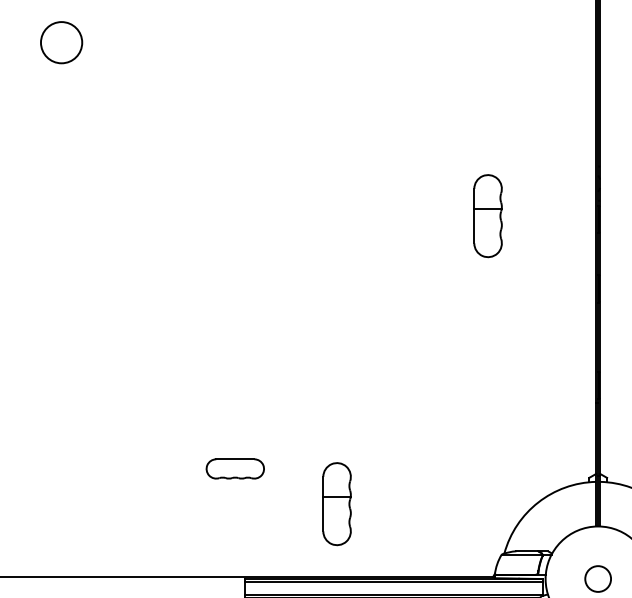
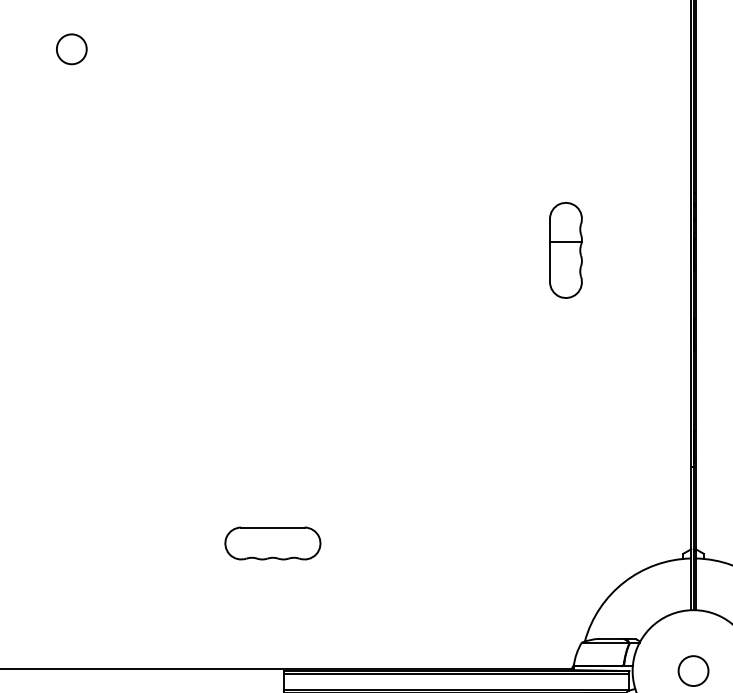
circle: (61, 42) -> (71, 49), size x0.62
part: (235, 468) -> (273, 542), size x1.43
part: (336, 504) -> (390, 584), removed

